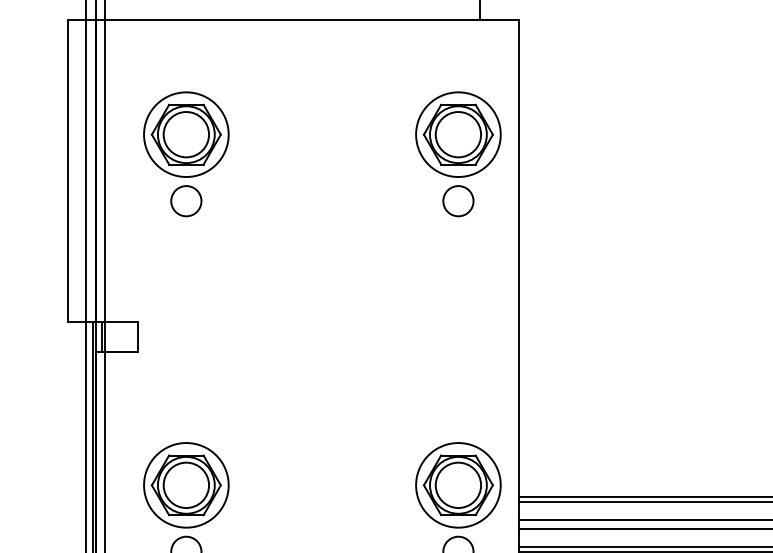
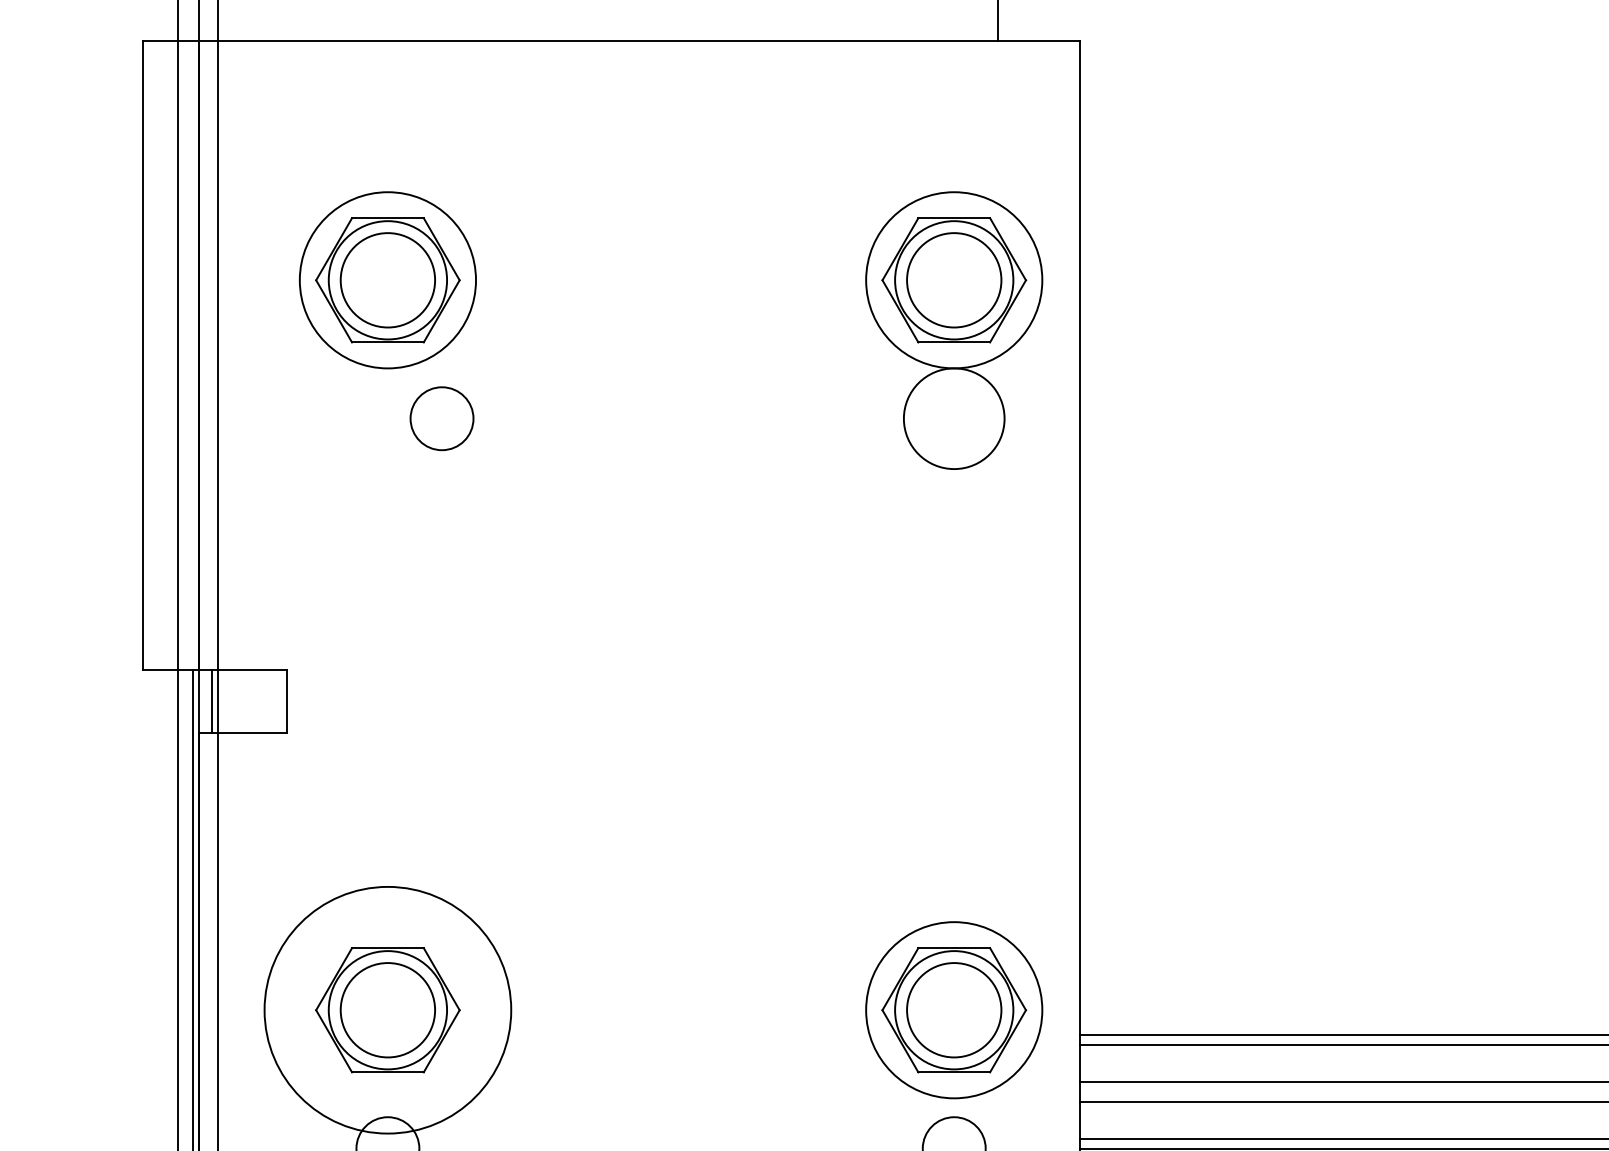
circle: (186, 201) -> (442, 419), moved
circle: (458, 201) -> (954, 419), size x1.6
circle: (186, 485) -> (388, 1010), size x1.4

